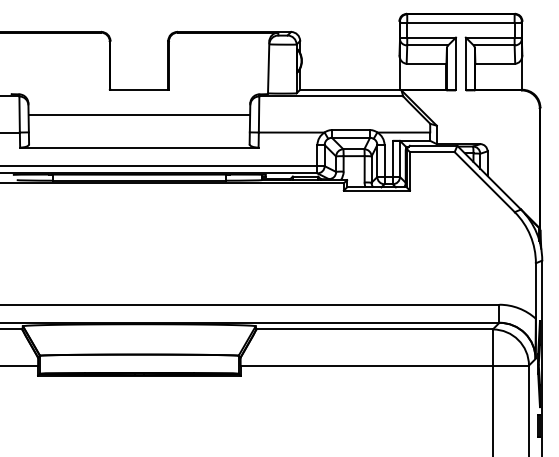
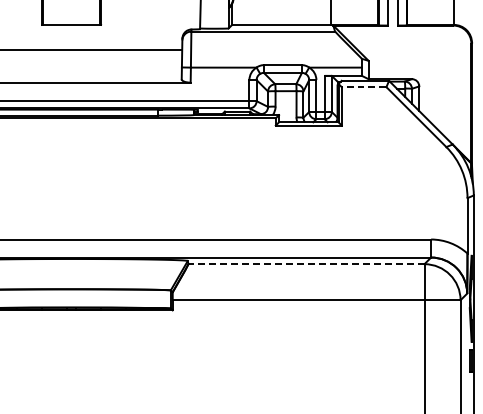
line: (431, 152) -> (363, 87), solid -> dashed
line: (374, 329) -> (306, 264), solid -> dashed

